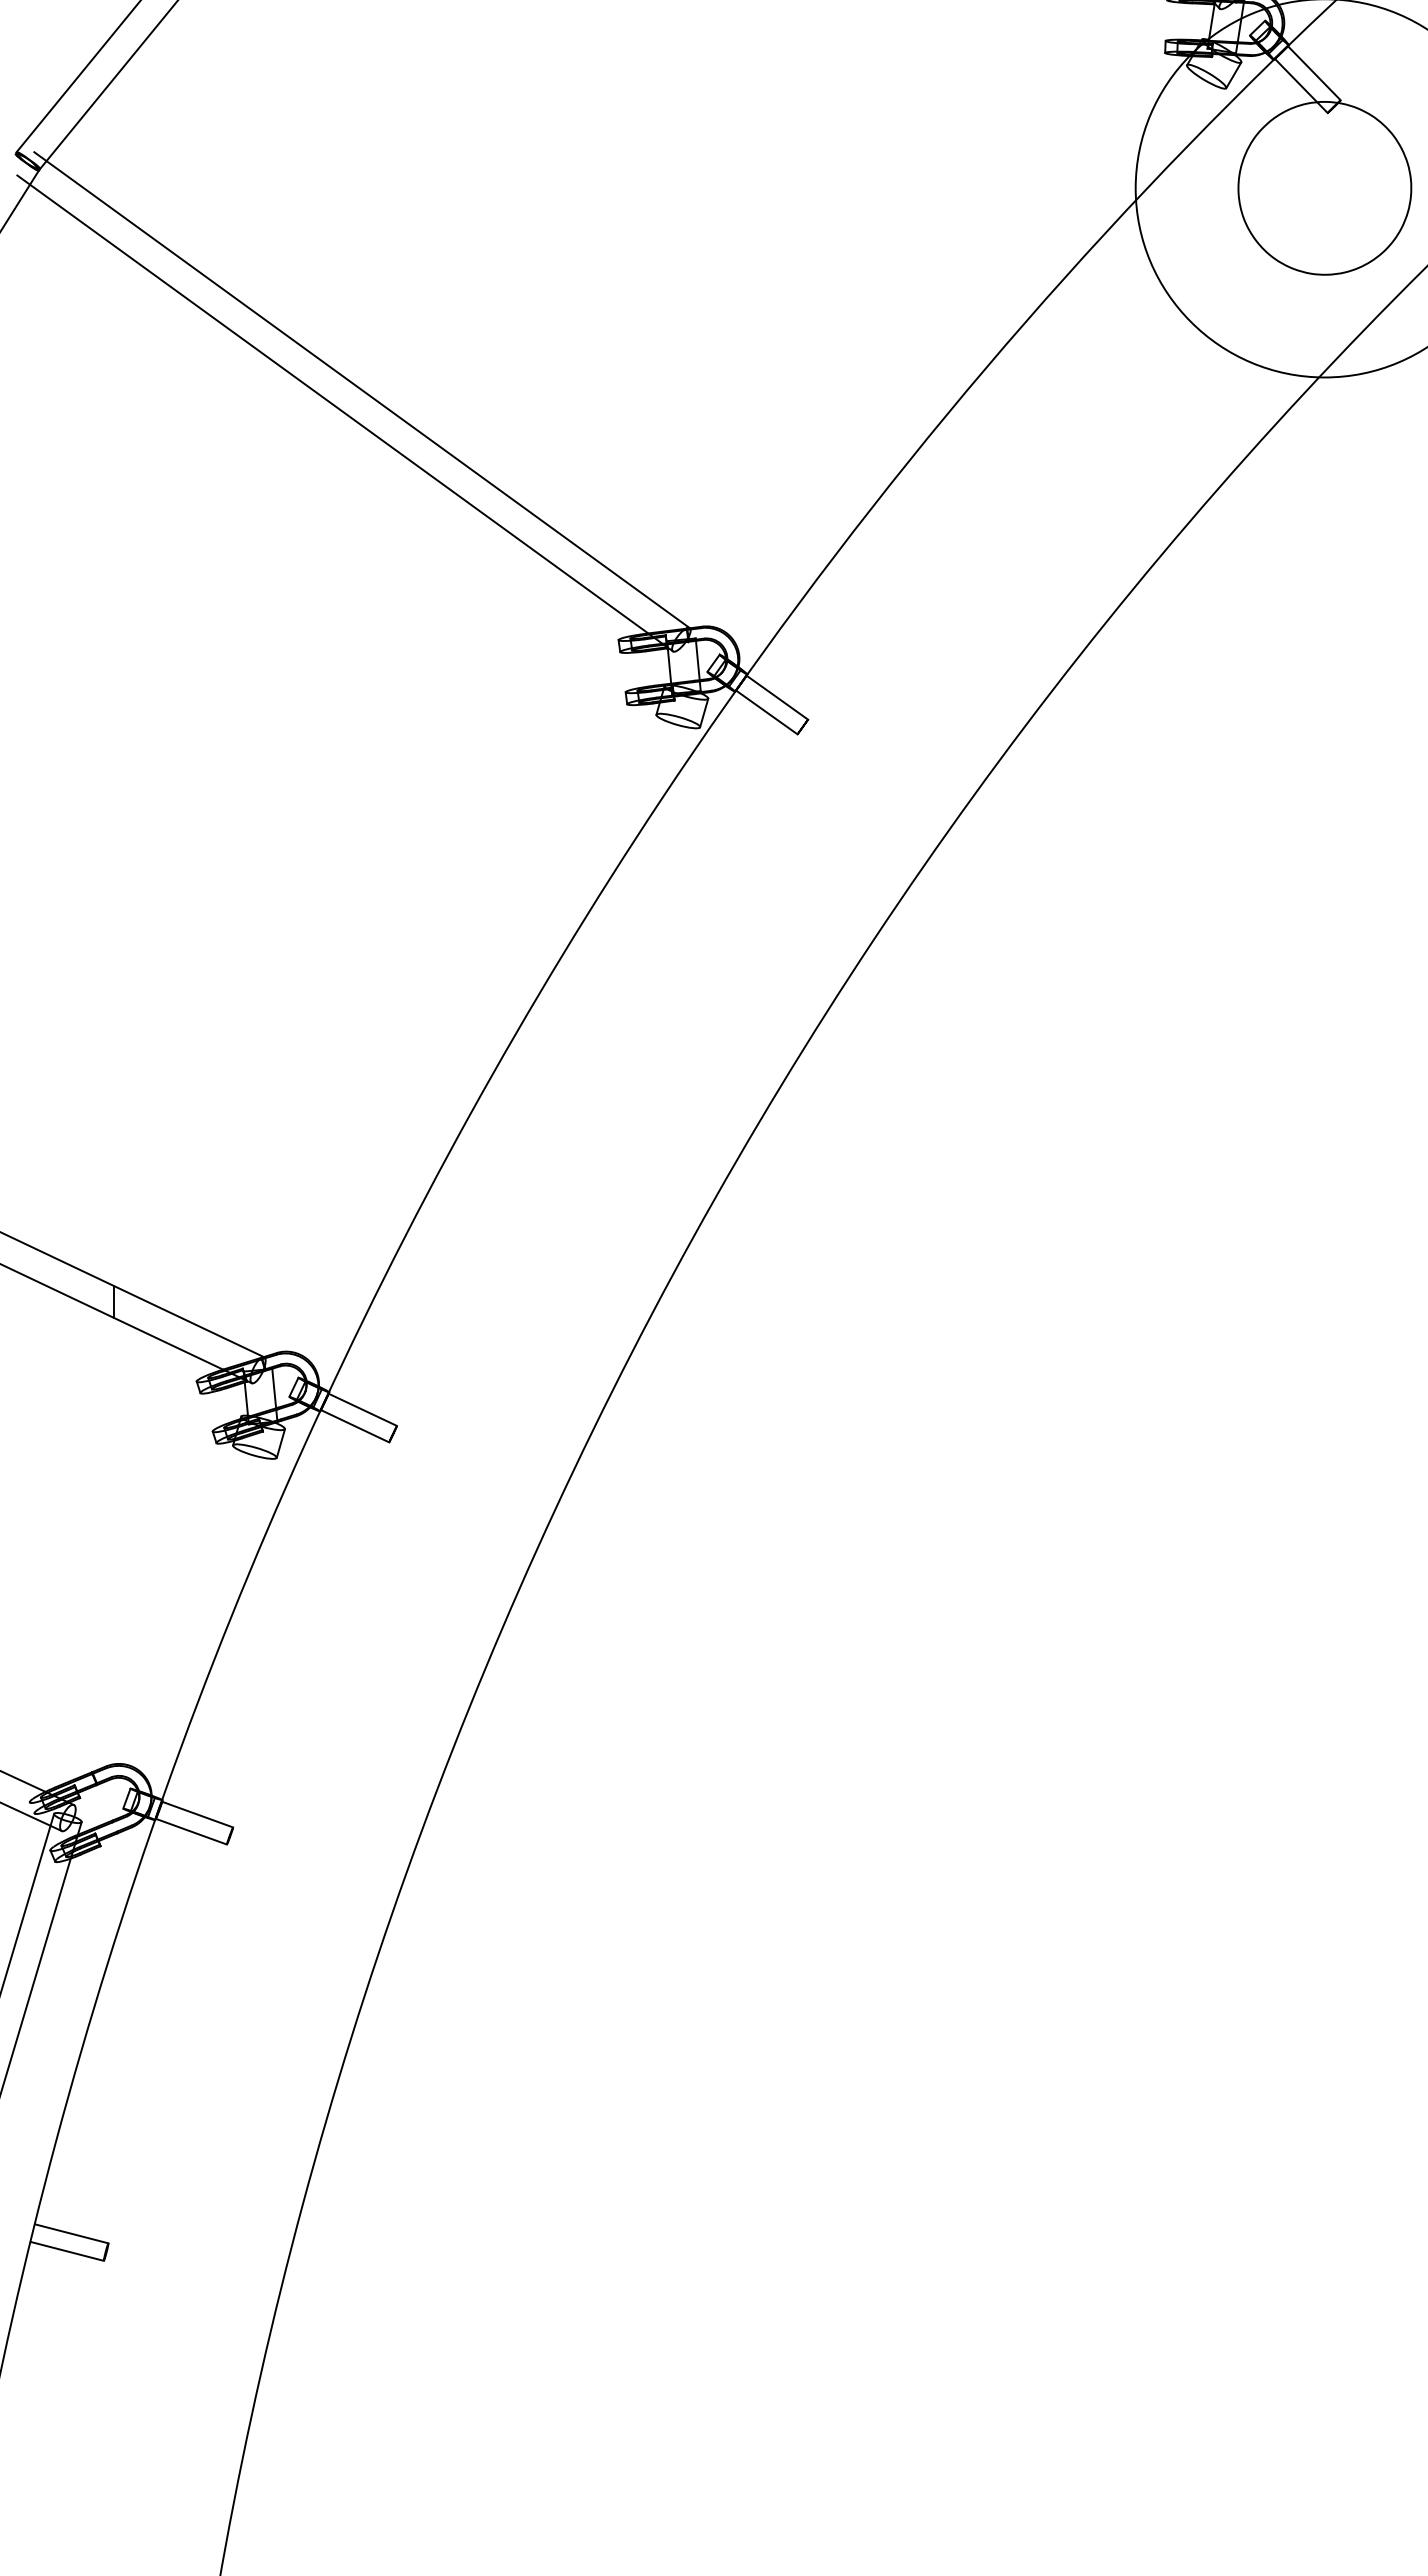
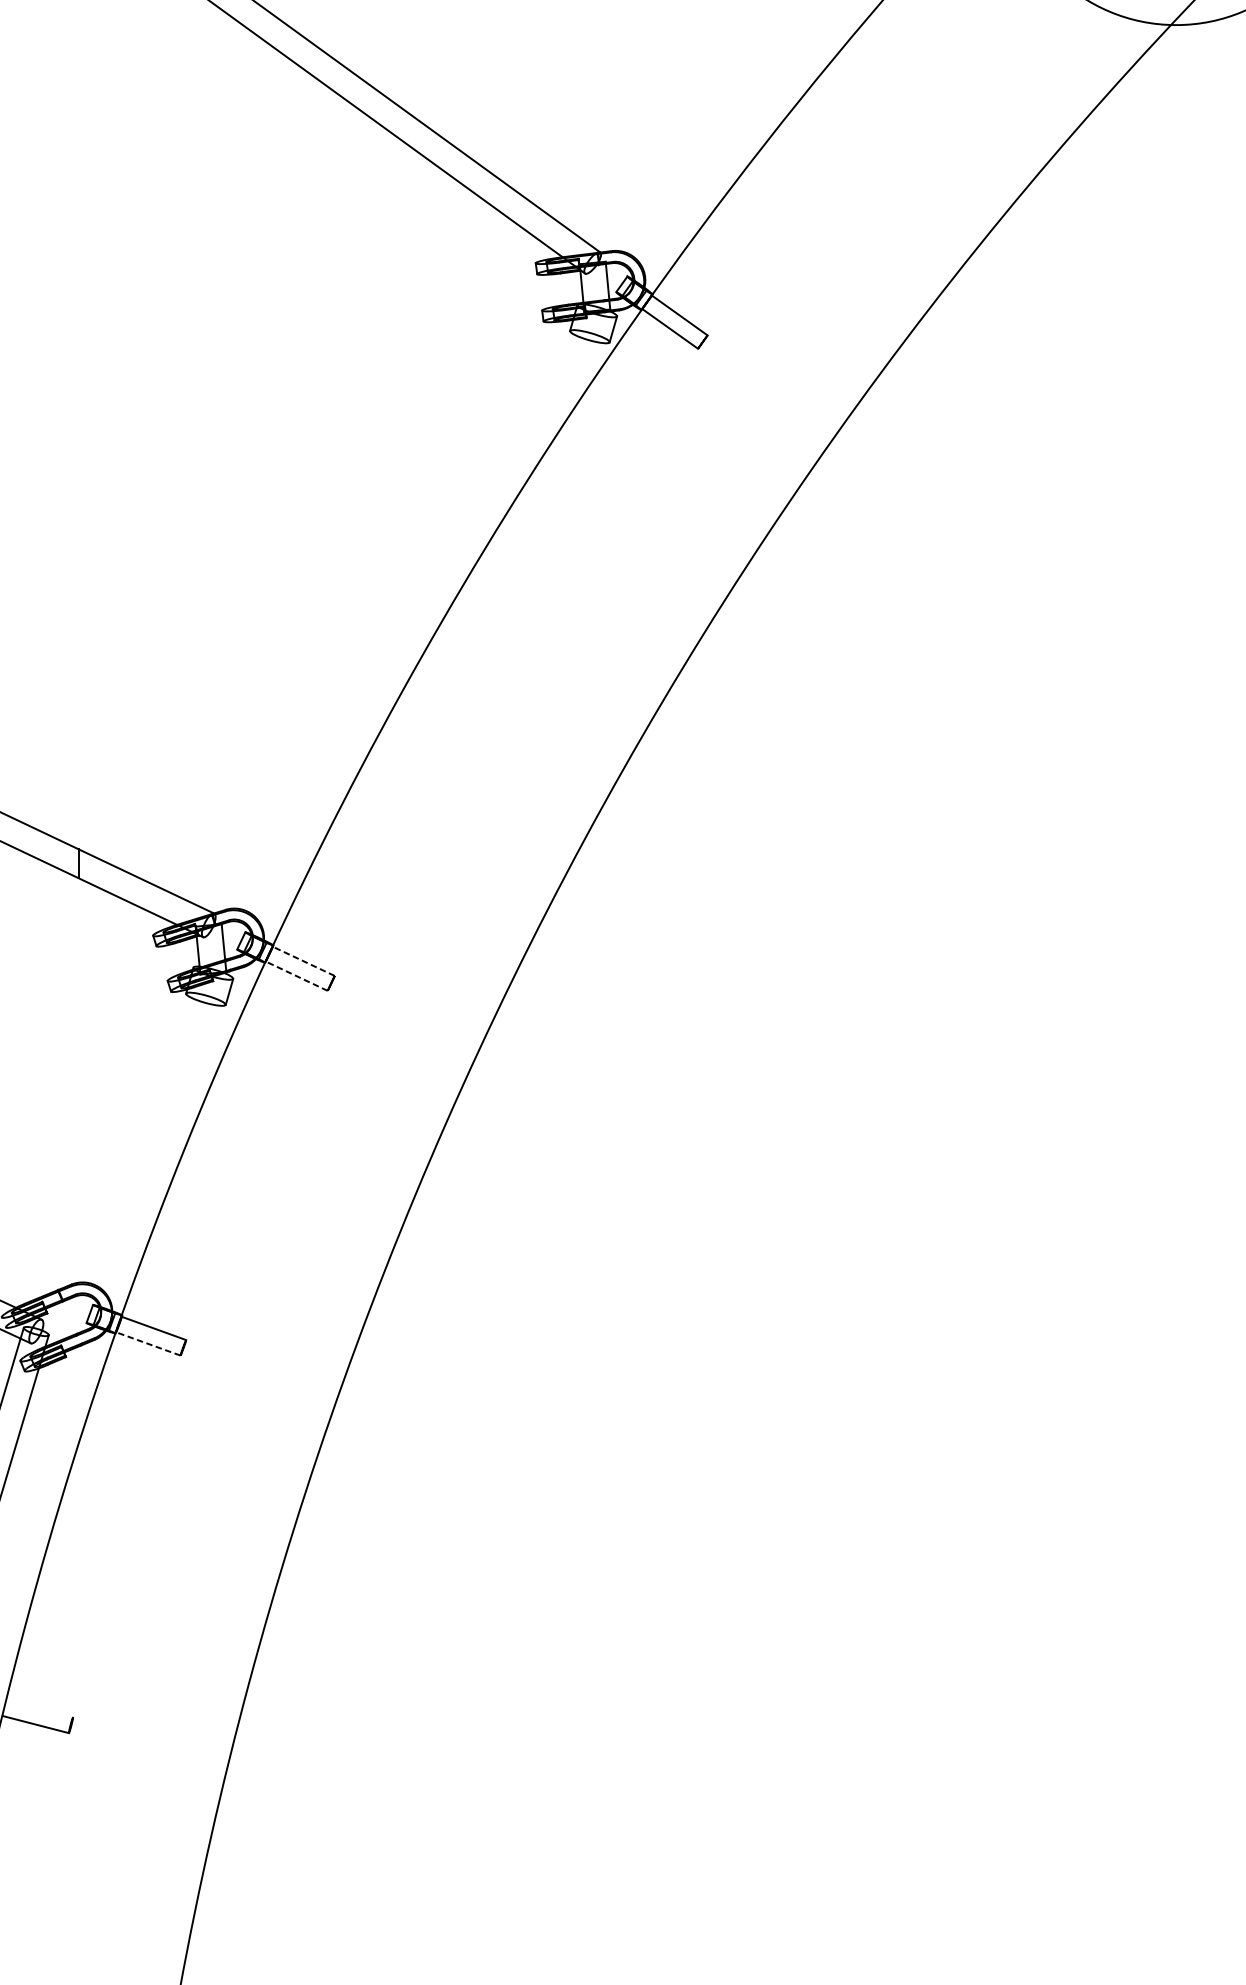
line: (362, 1409) -> (303, 961), solid -> dashed
line: (355, 1426) -> (297, 976), solid -> dashed
line: (191, 1831) -> (148, 1343), solid -> dashed
line: (71, 2233) -> (39, 1708), removed

